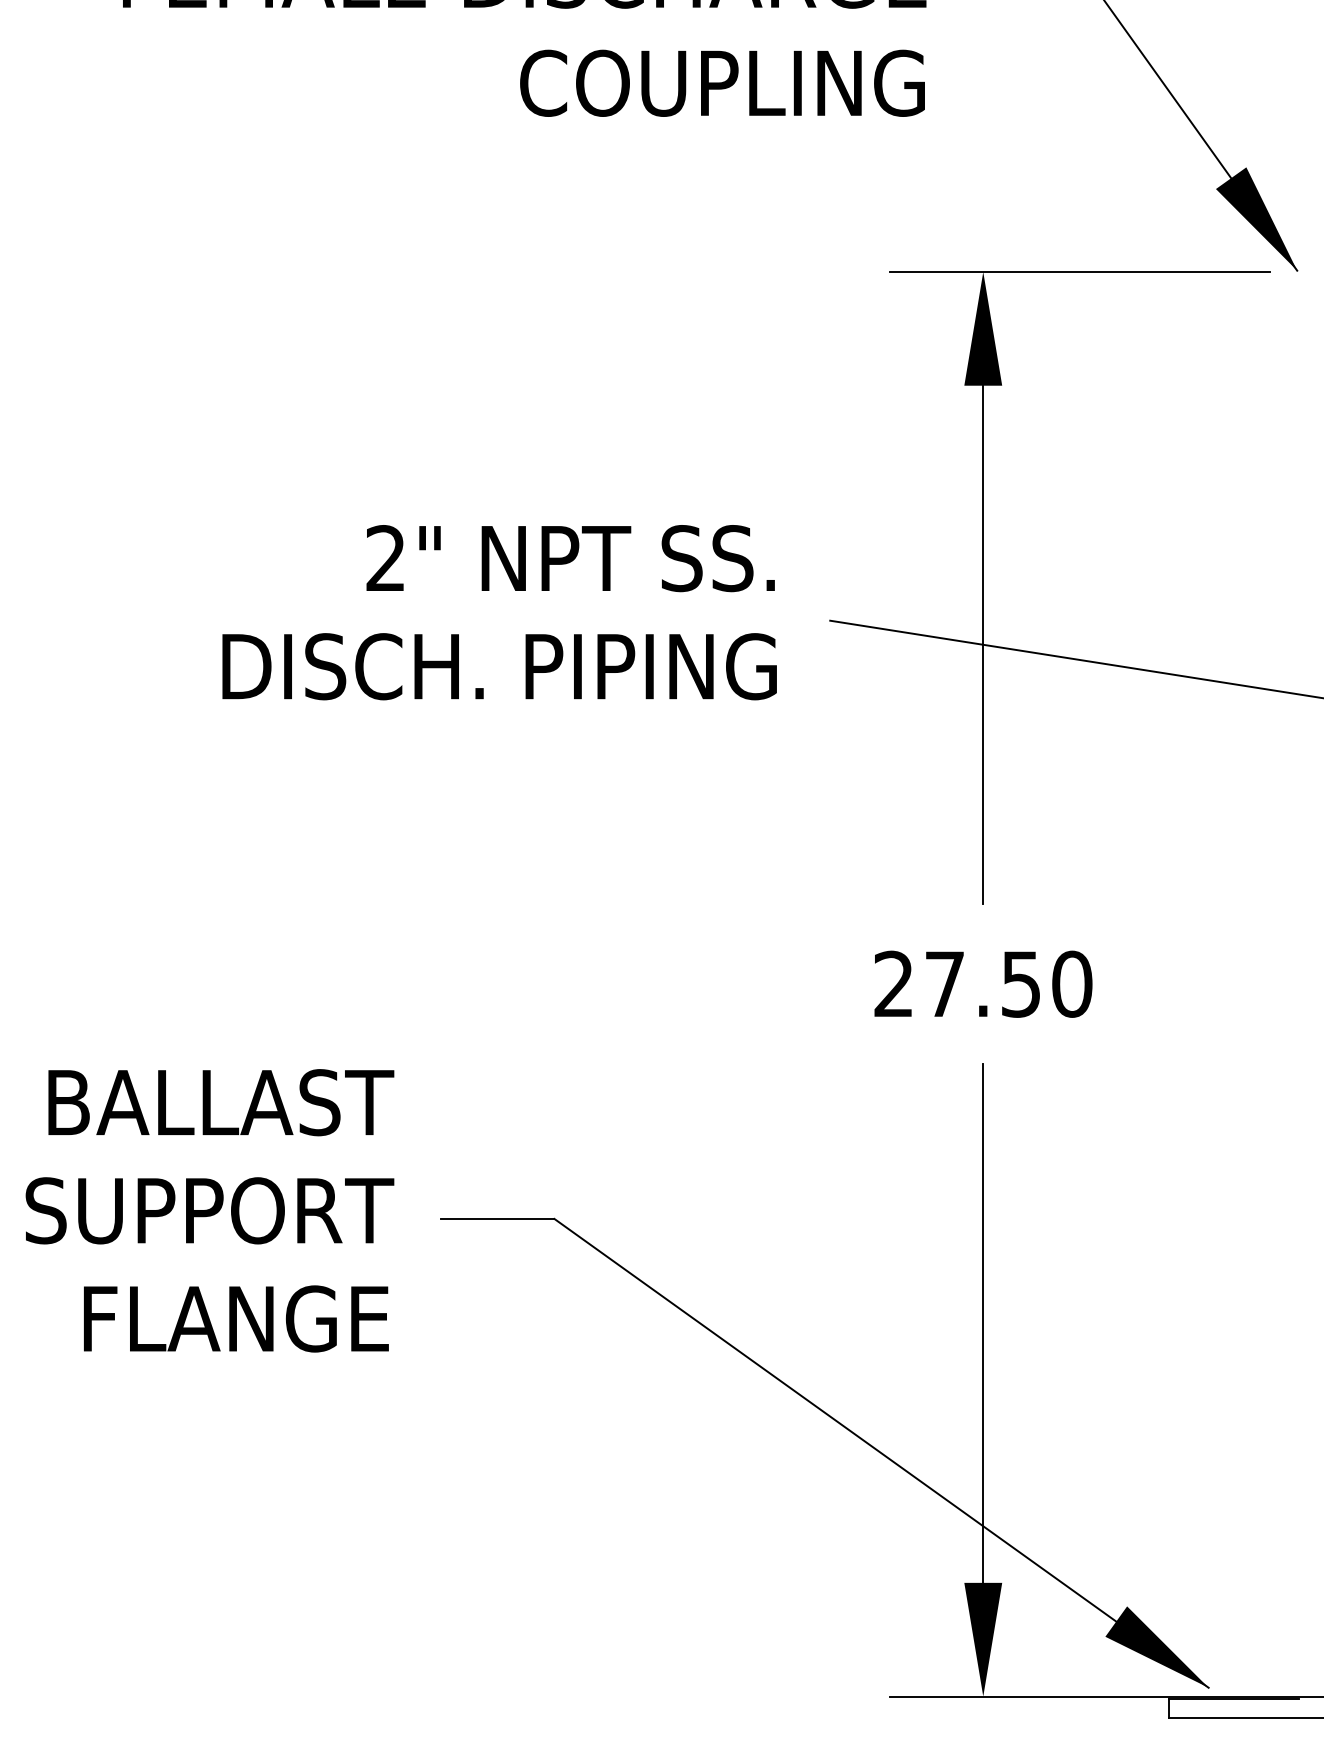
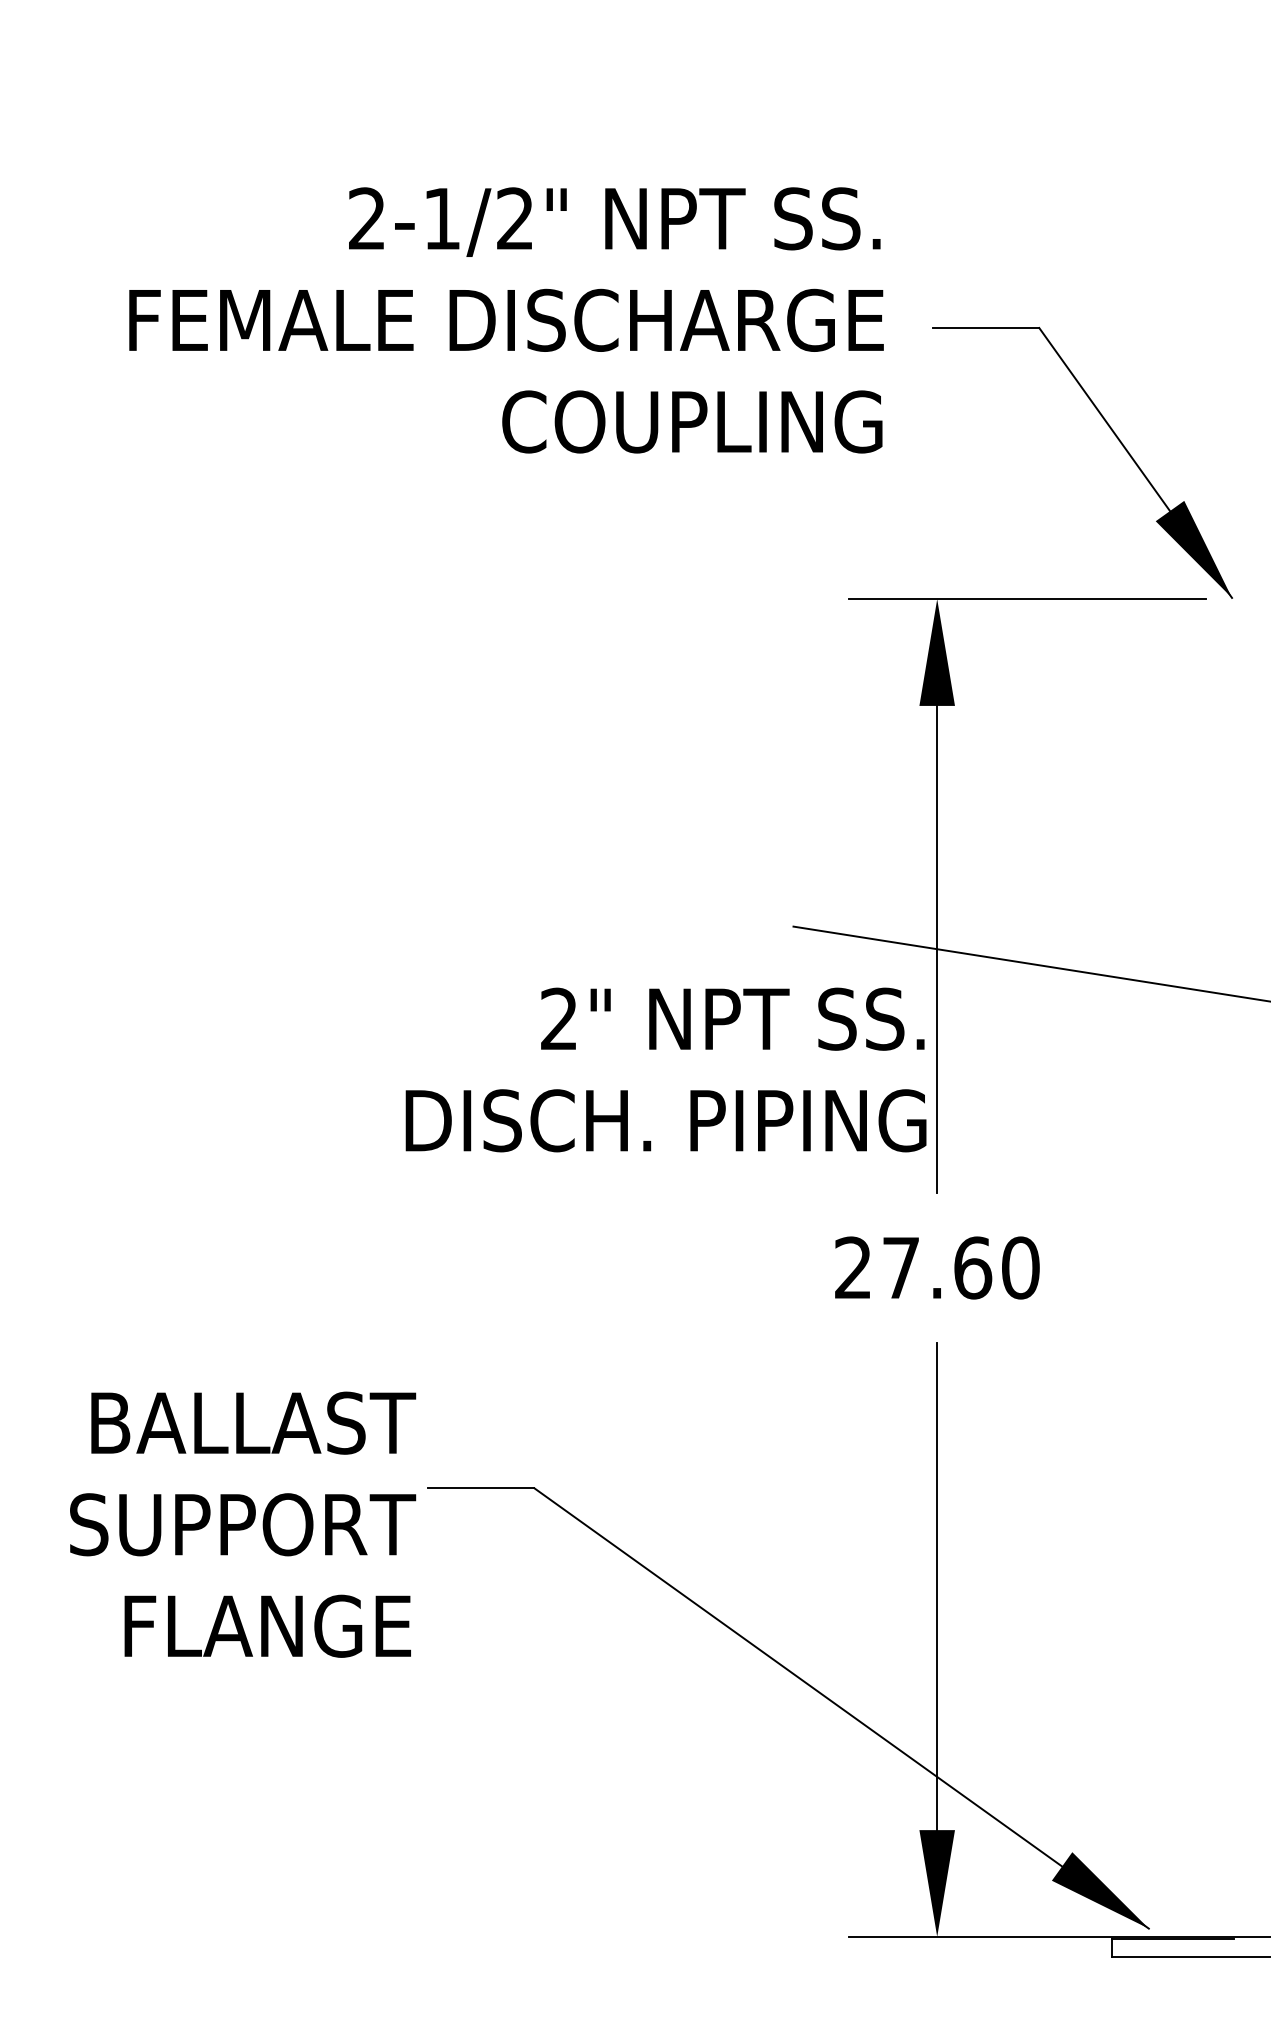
text: (499, 612) -> (665, 1069), moved
text: (1021, 983) -> (973, 1267), 27.50 -> 27.60
text: (210, 1210) -> (243, 1524), moved

